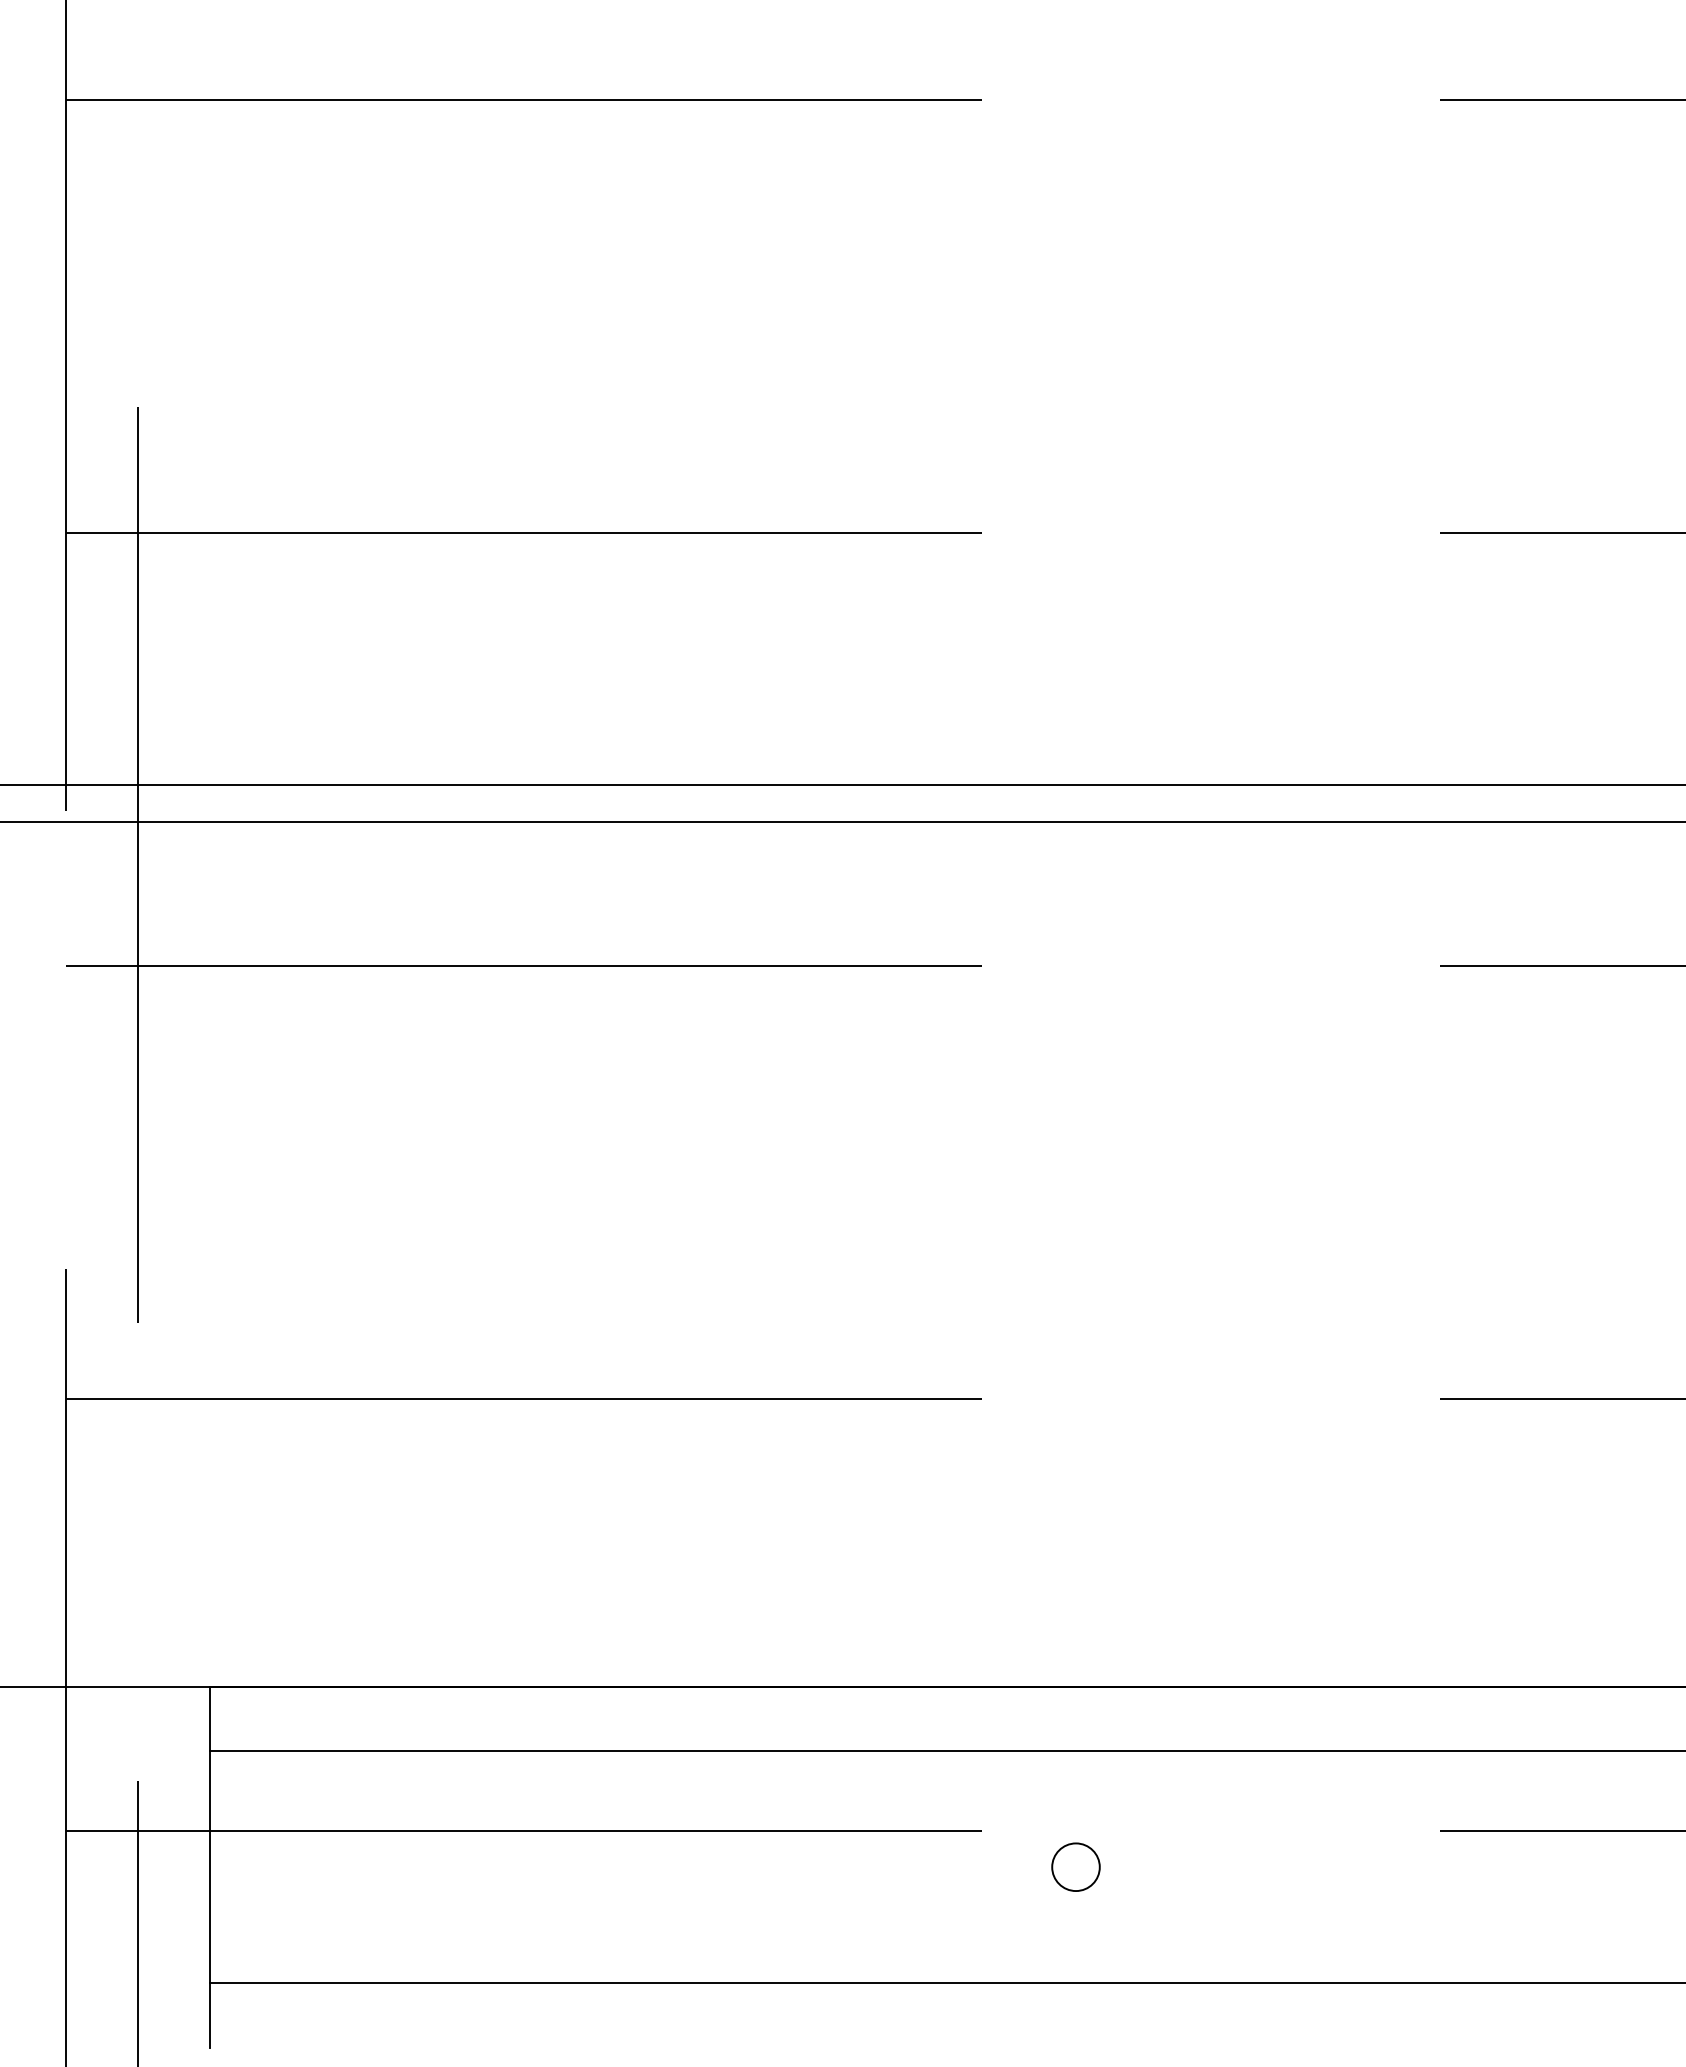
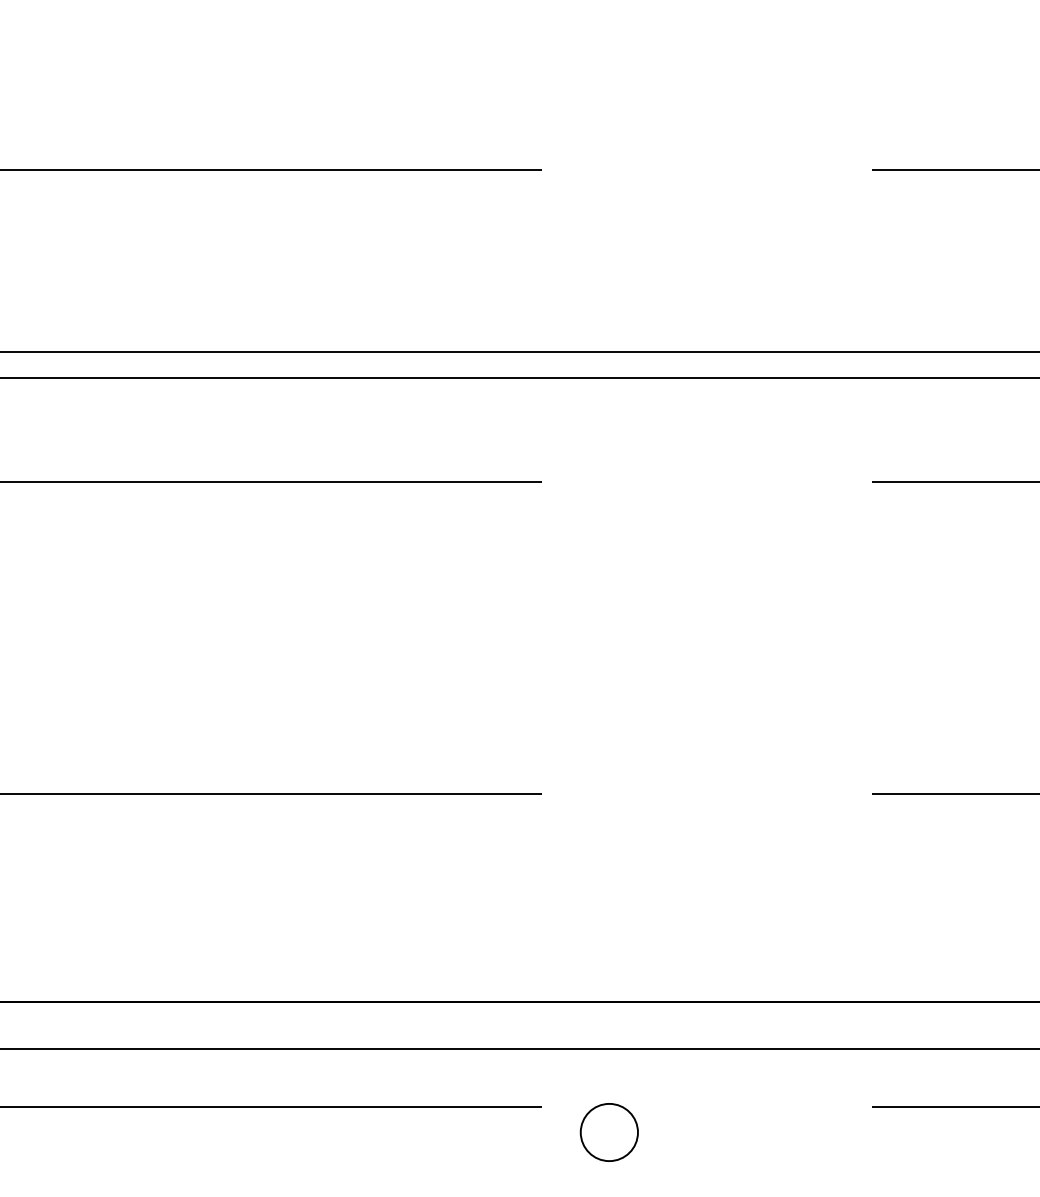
circle: (1075, 1866) -> (609, 1131), size x1.67

